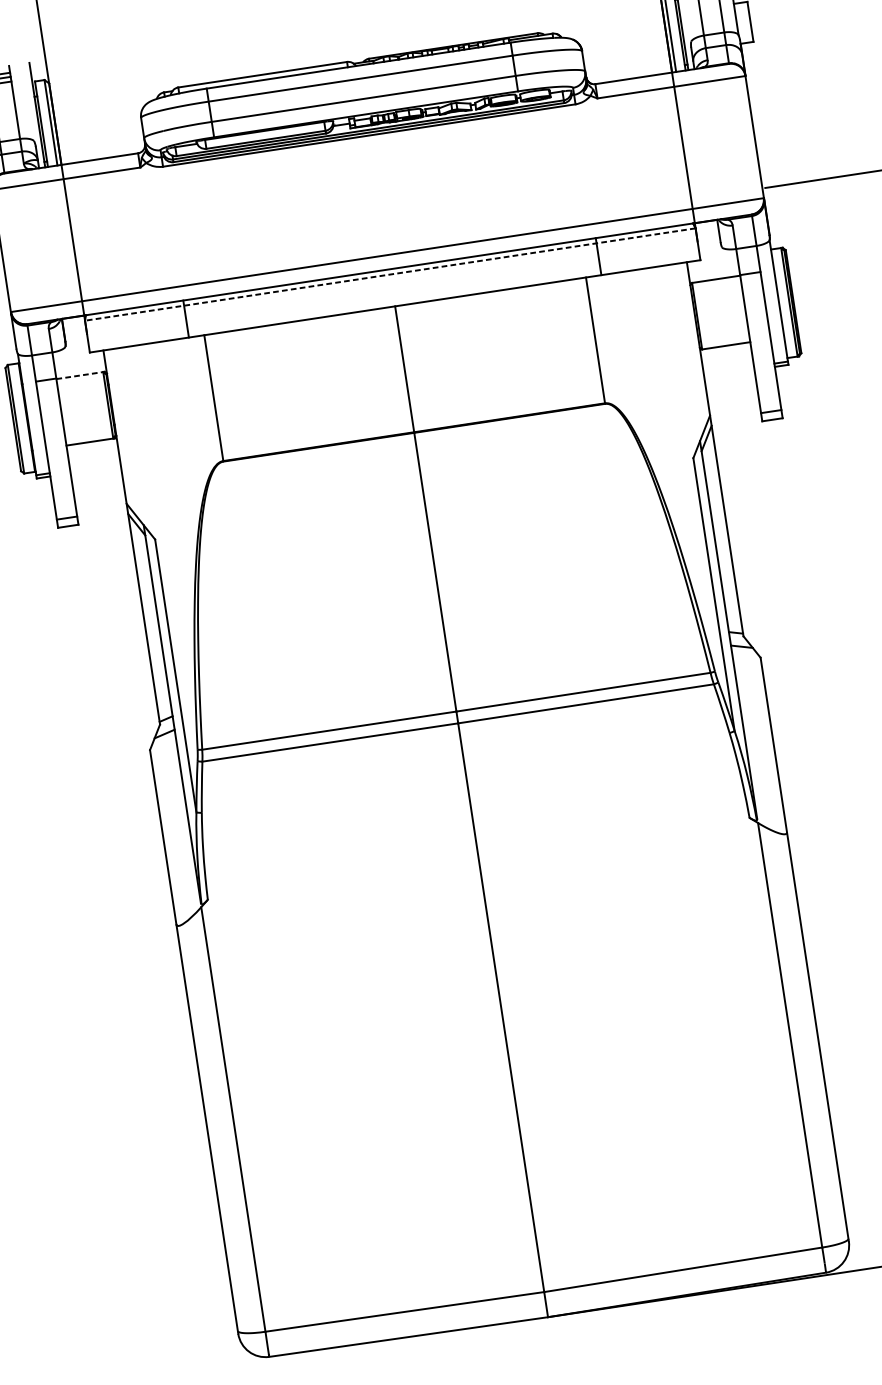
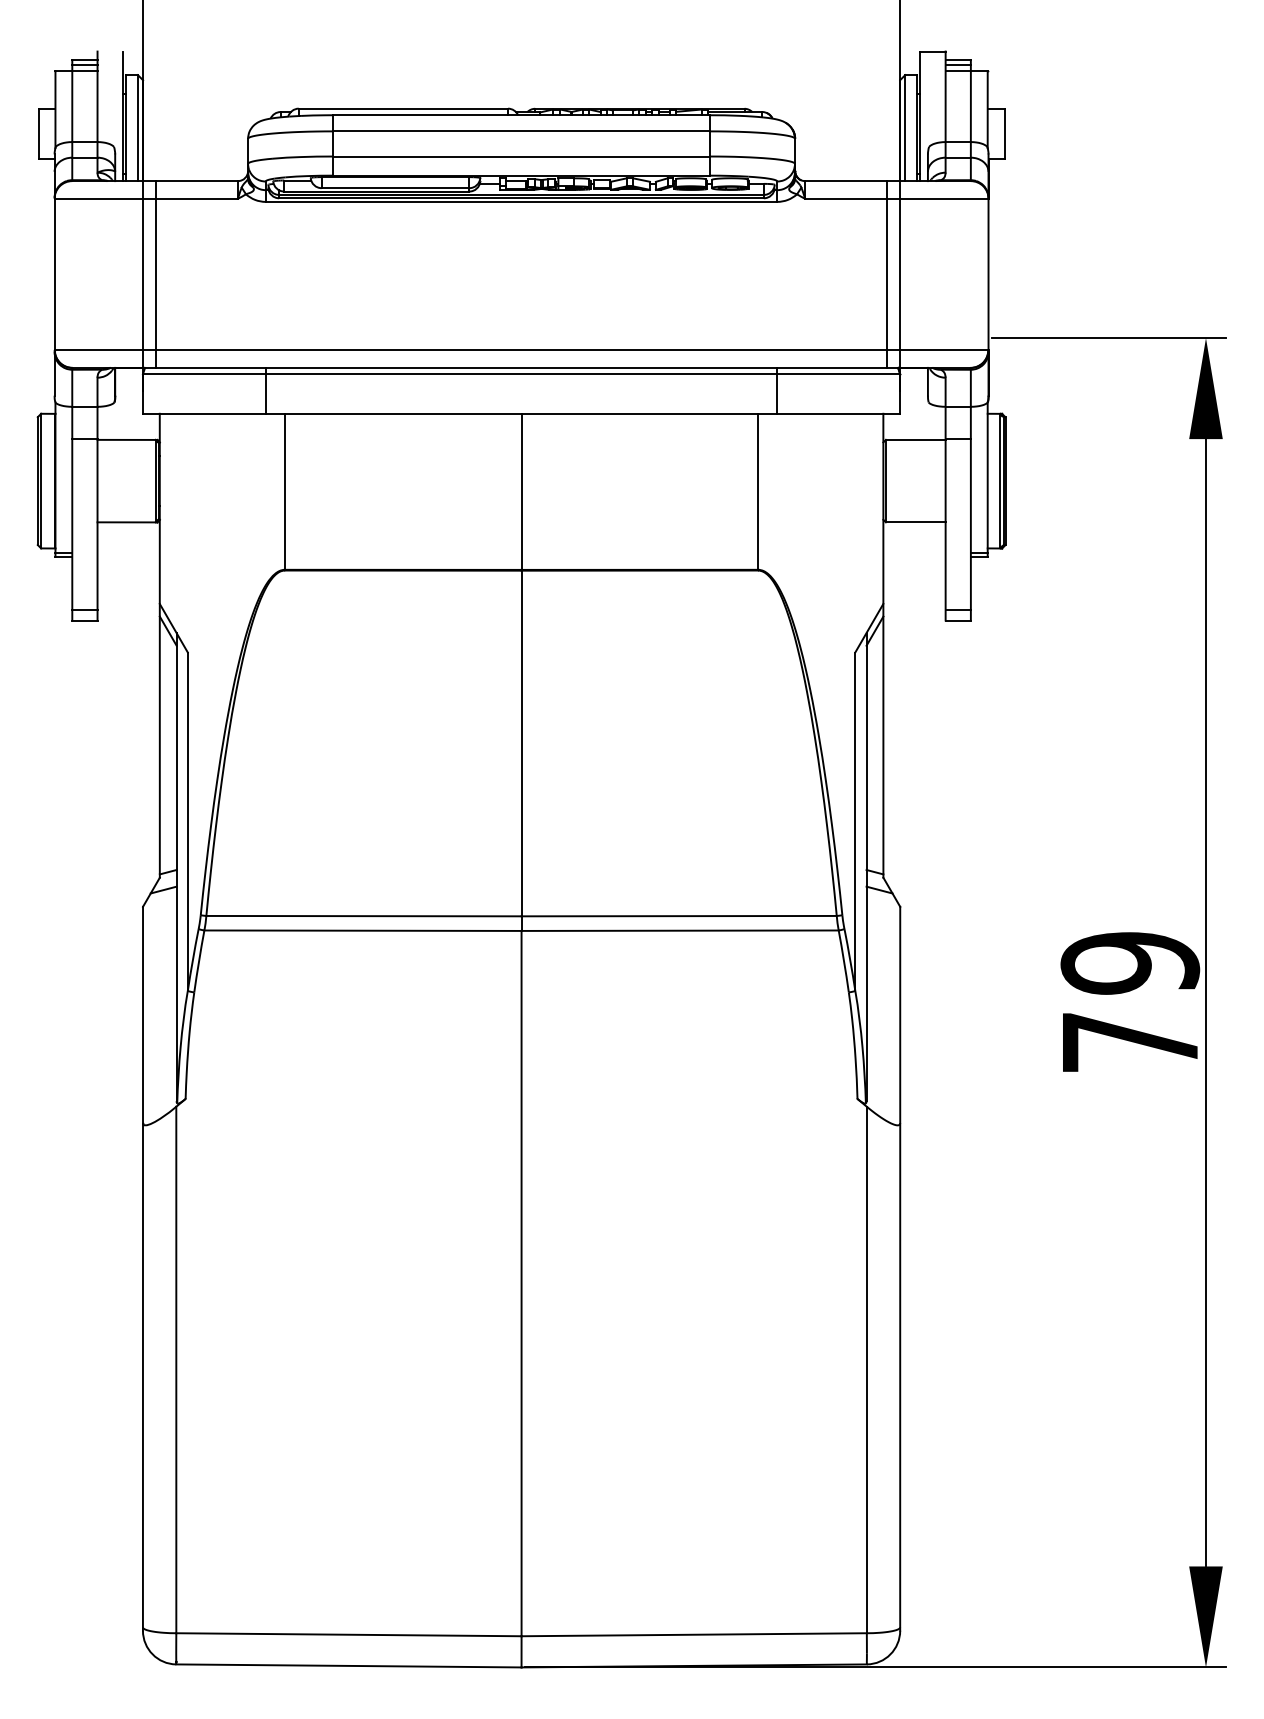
line: (672, 149) -> (886, 274), added
line: (83, 238) -> (156, 274), added
line: (390, 274) -> (521, 374), dashed -> solid
line: (80, 375) -> (127, 439), dashed -> solid

